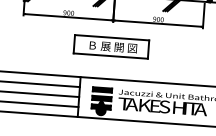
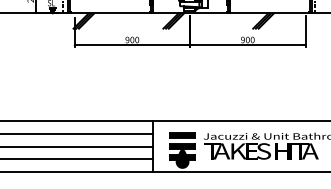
part: (110, 46) -> (189, 79), removed

